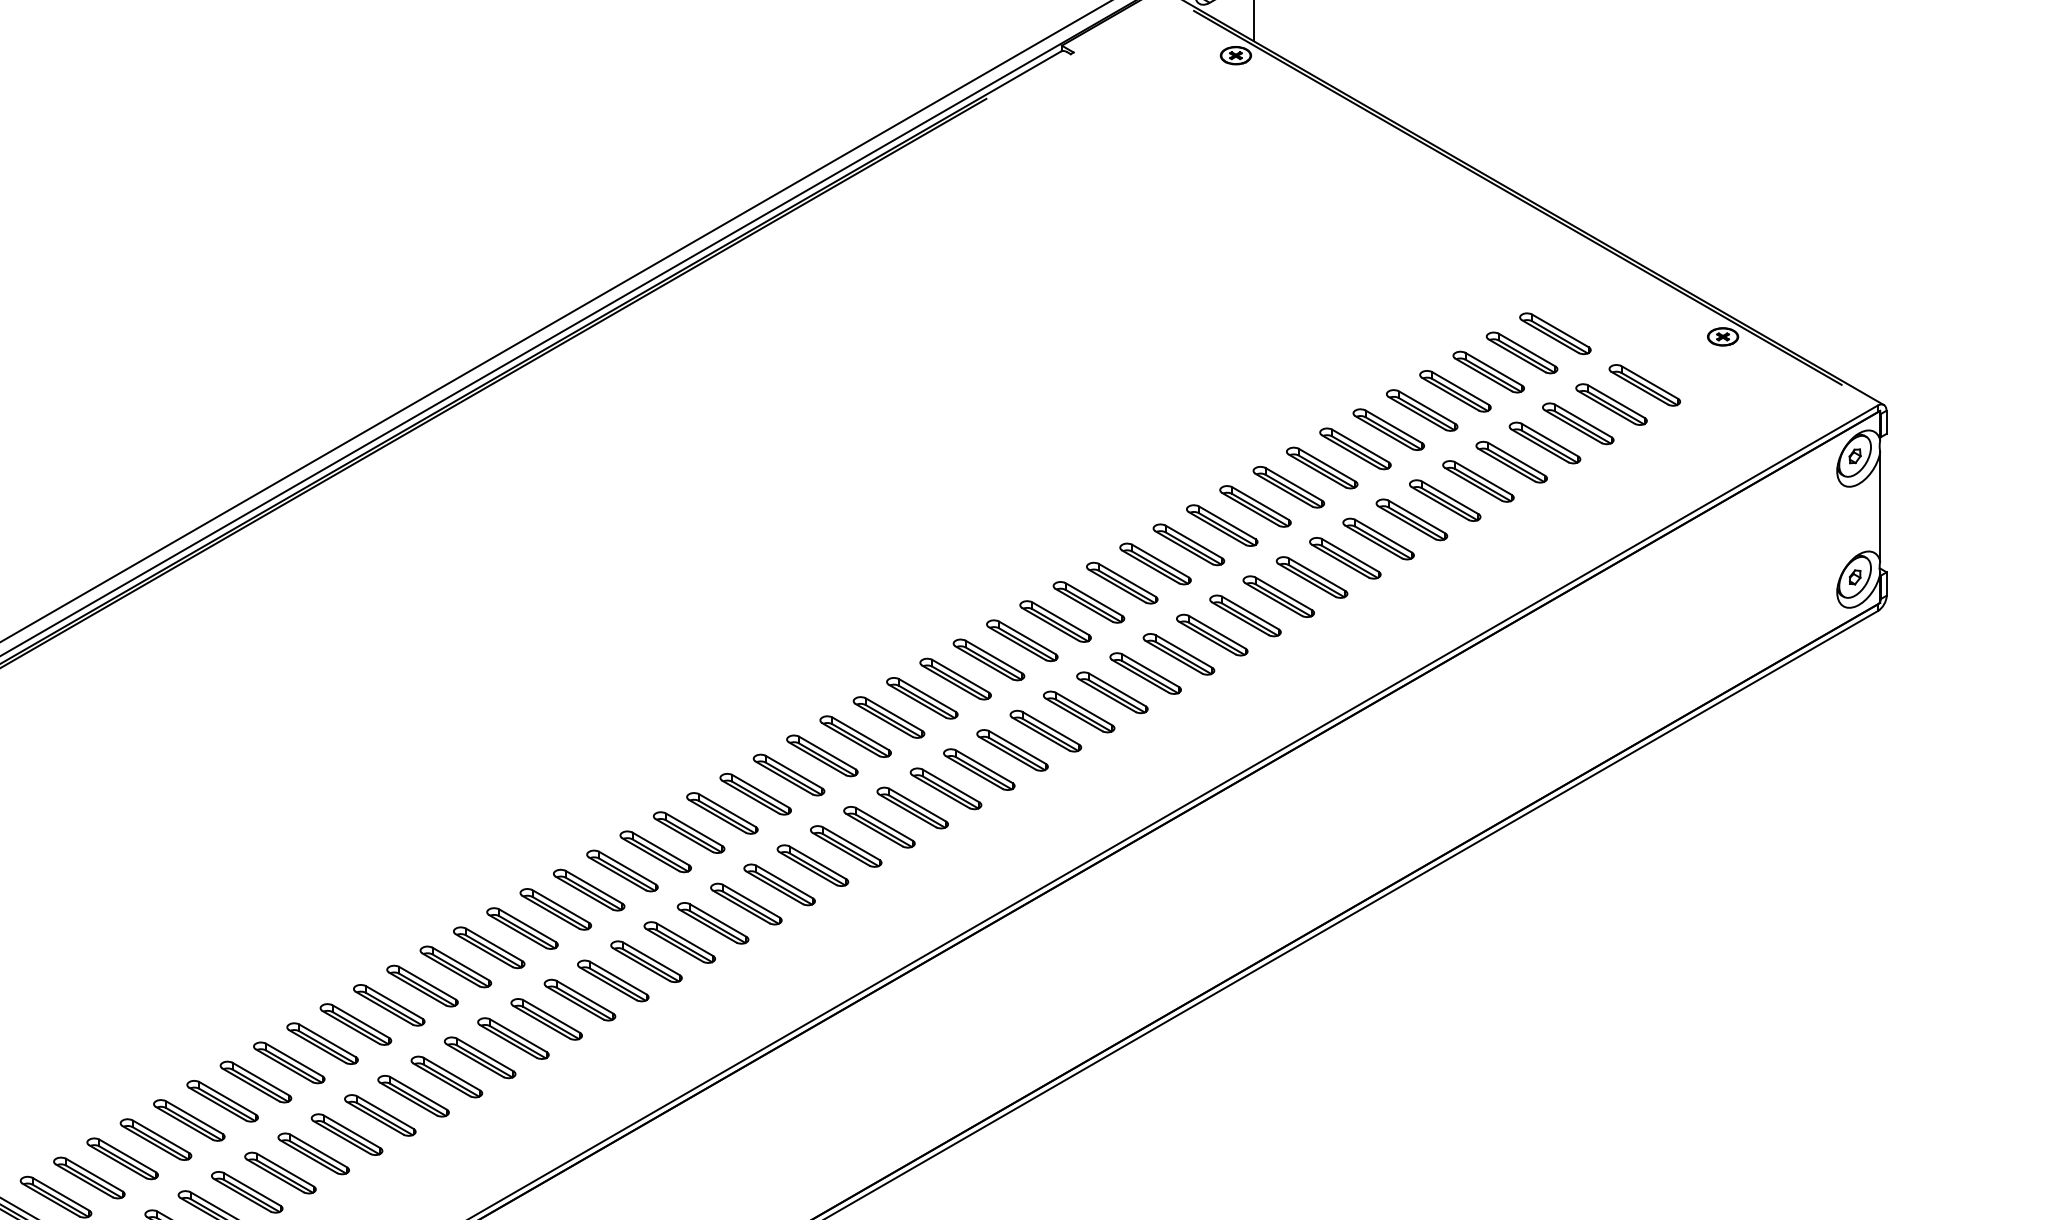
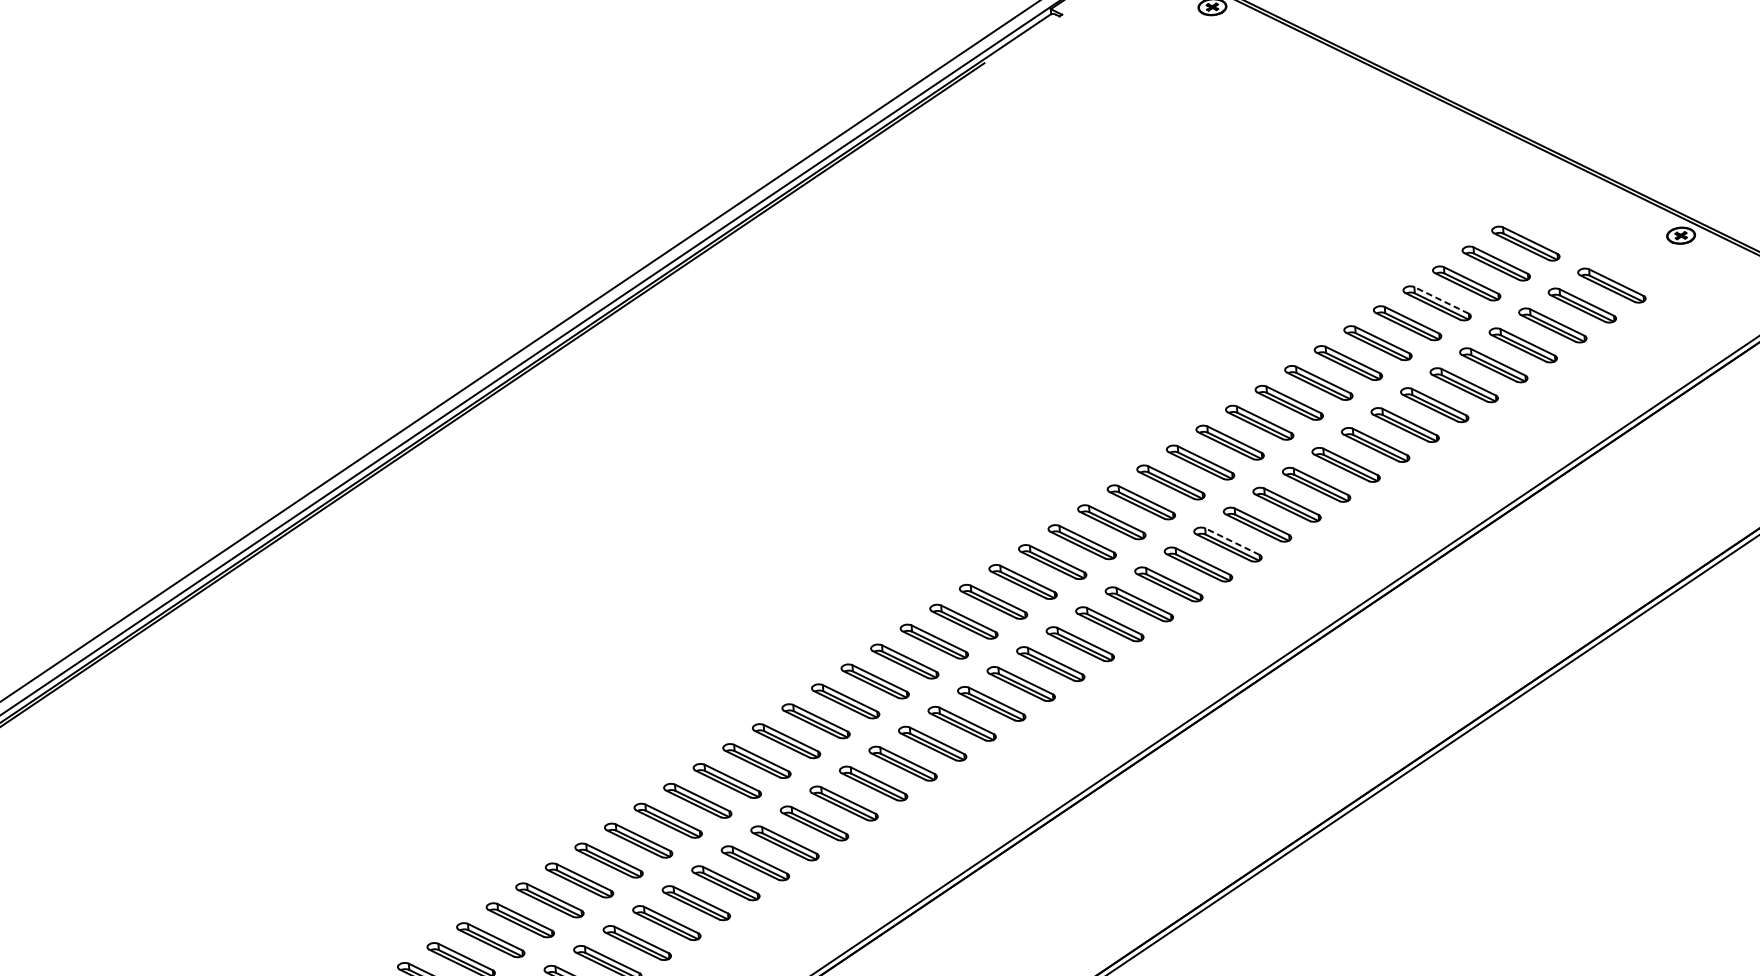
line: (1460, 388) -> (1441, 300), solid -> dashed
line: (1217, 632) -> (1232, 541), solid -> dashed

